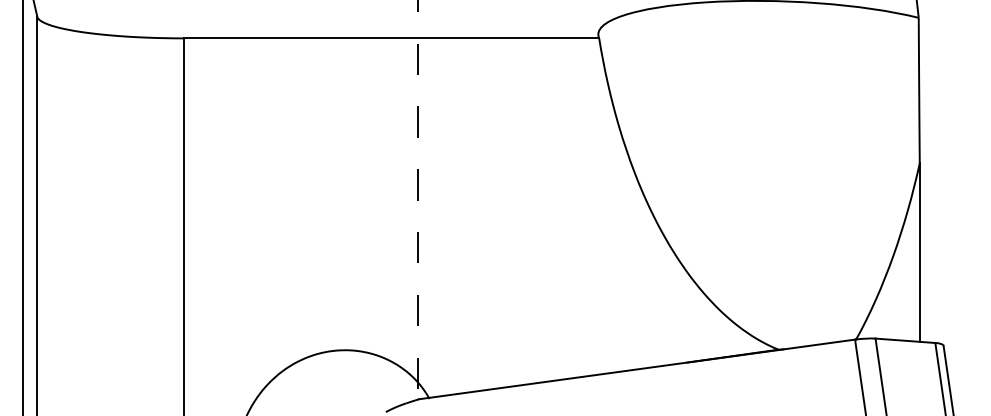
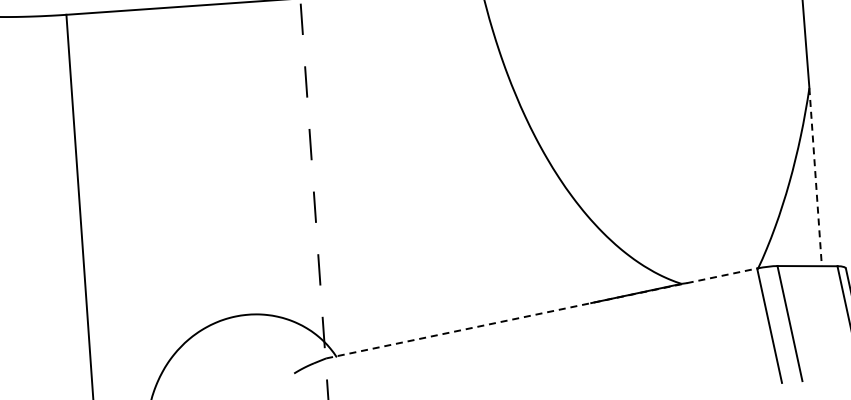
line: (919, 253) -> (815, 178), solid -> dashed
line: (637, 369) -> (542, 313), solid -> dashed

